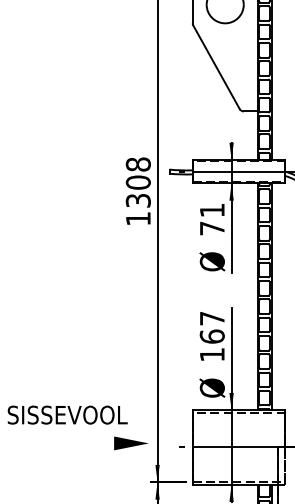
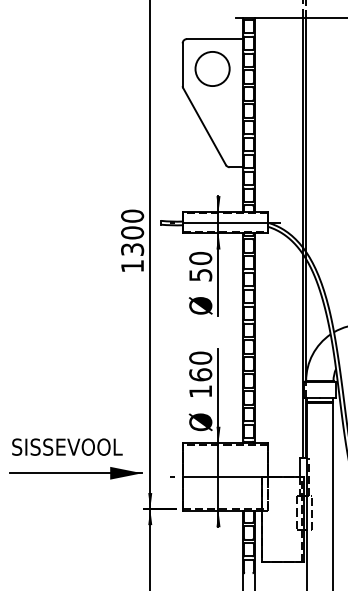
text: (138, 163) -> (132, 215), 1308 -> 1300
text: (212, 219) -> (200, 266), 71 -> 50
text: (212, 317) -> (200, 357), 167 -> 160
line: (77, 443) -> (76, 473), added

